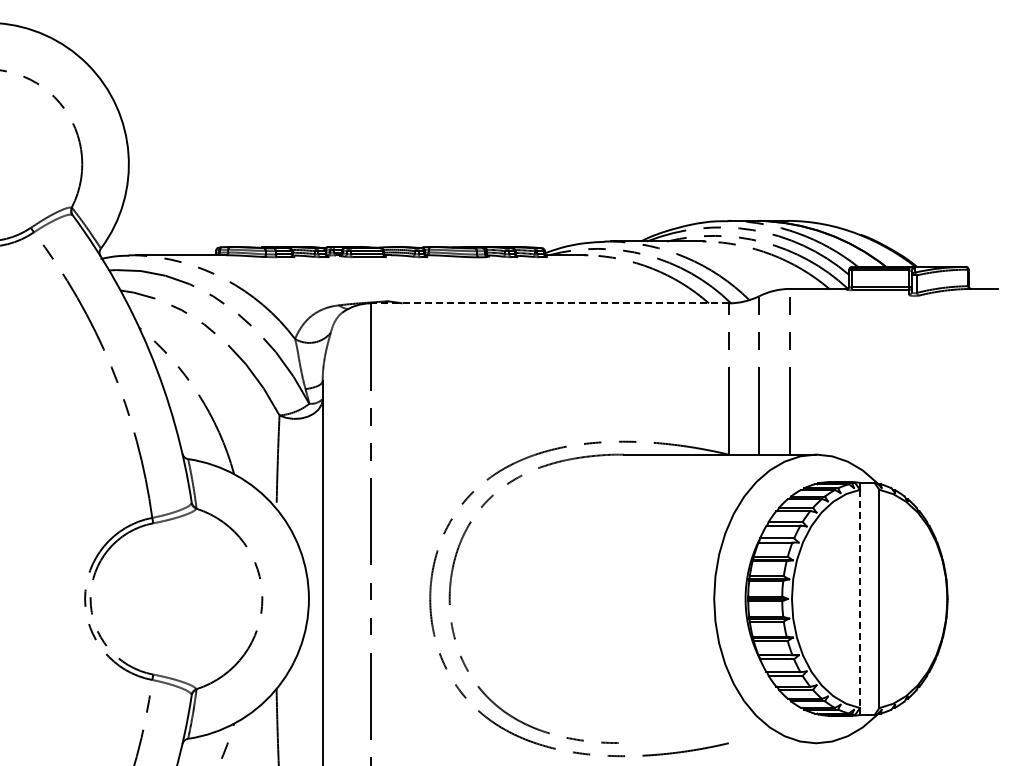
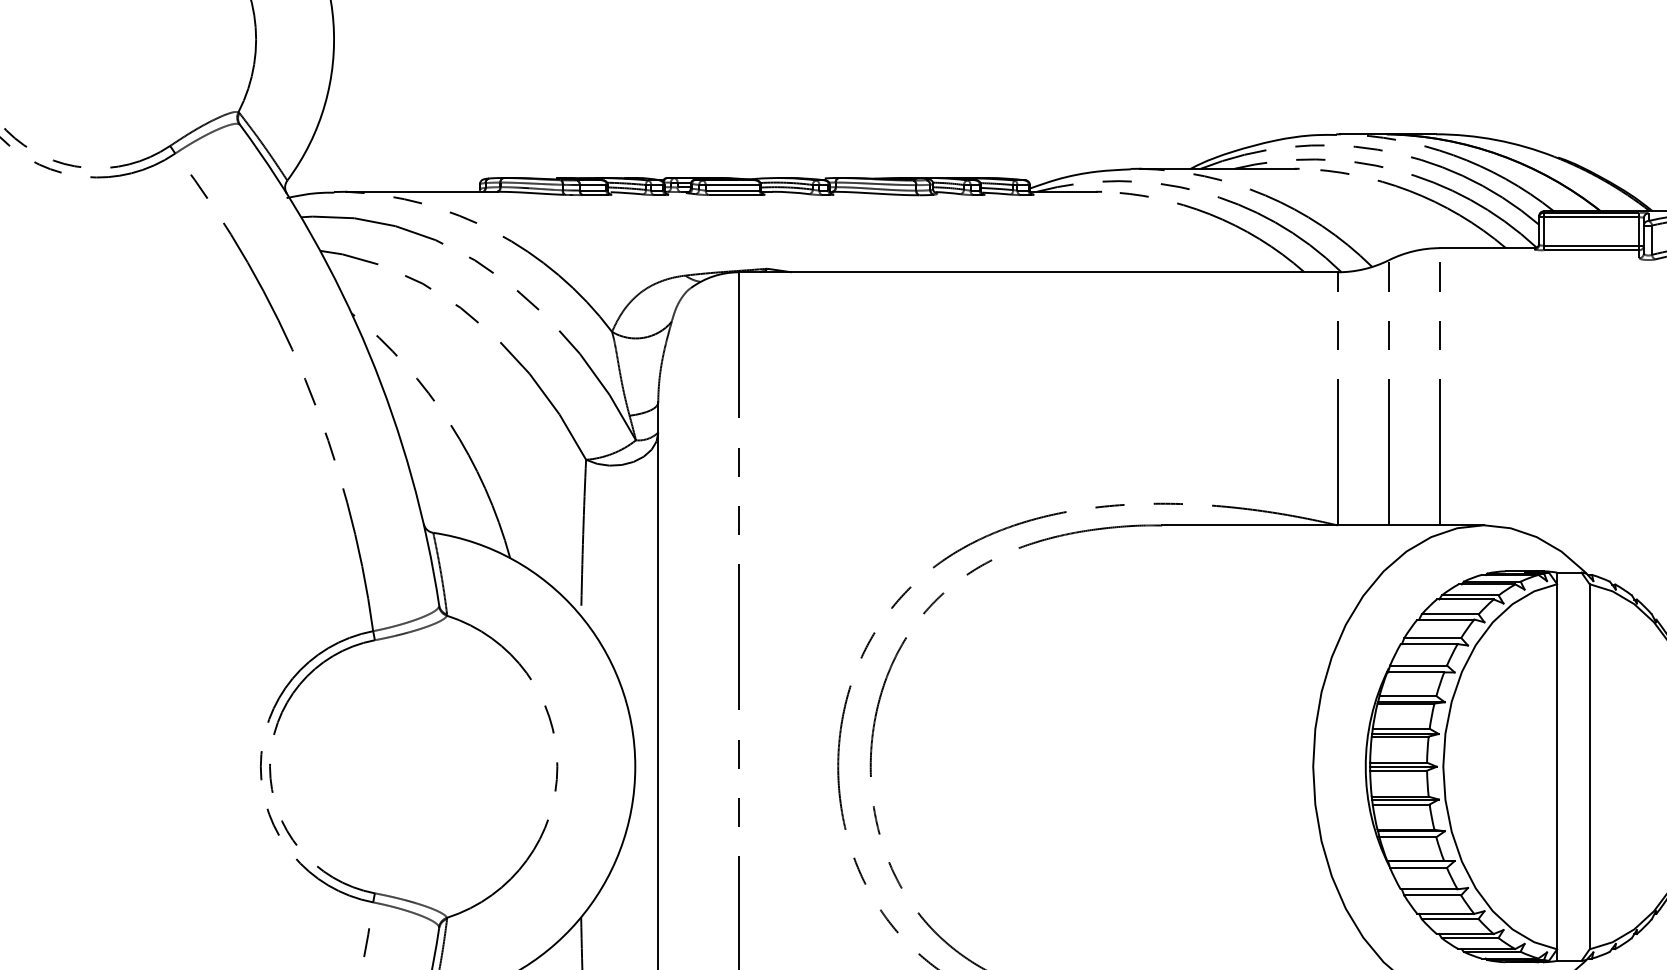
line: (549, 303) -> (1037, 272), dashed -> solid
line: (860, 599) -> (1557, 767), dashed -> solid

